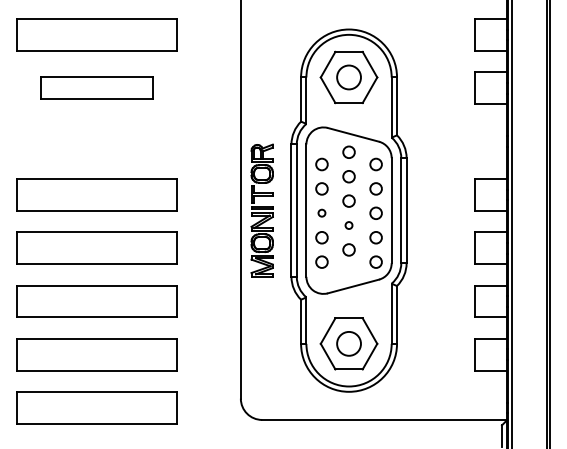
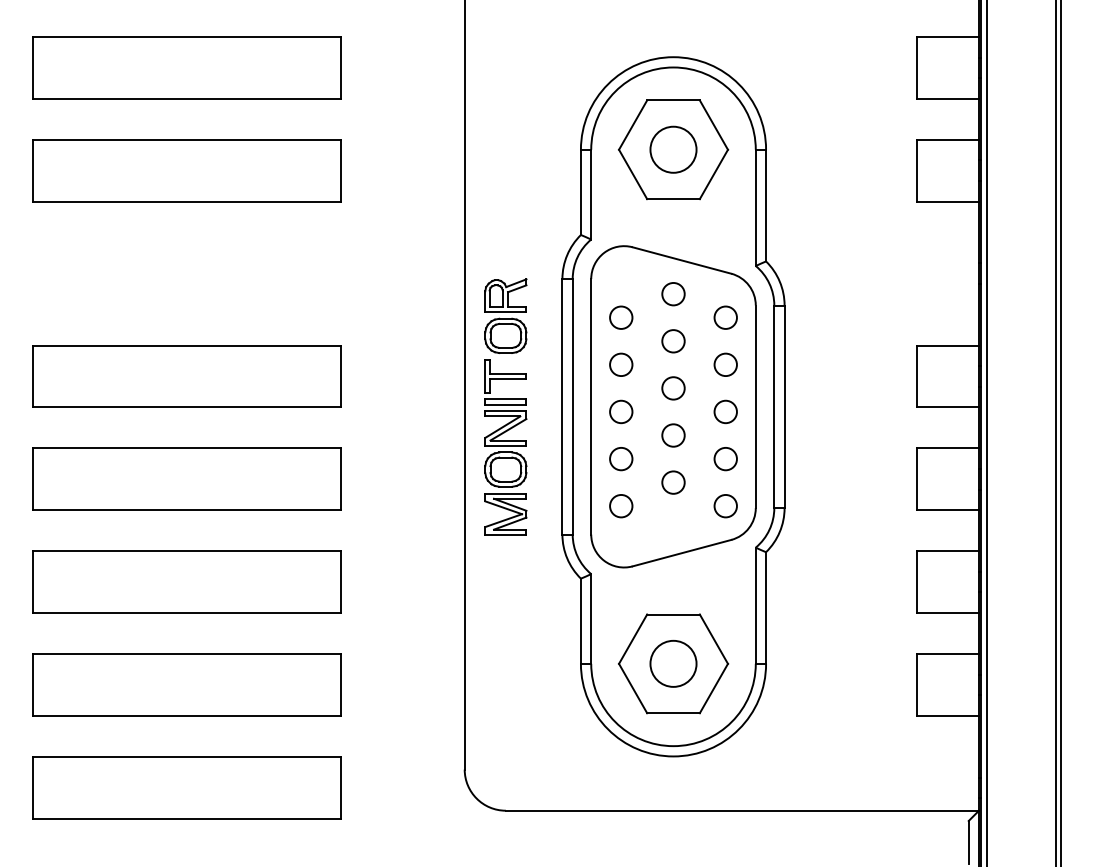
part: (96, 87) -> (186, 169), size x1.43
circle: (321, 212) -> (620, 410), size x1.67
circle: (348, 225) -> (672, 435), size x1.67

